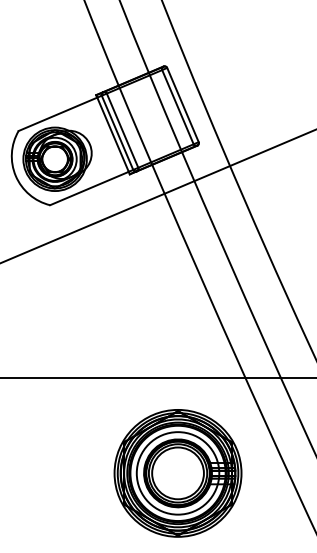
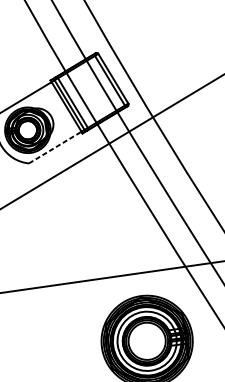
line: (89, 188) -> (55, 147), solid -> dashed

